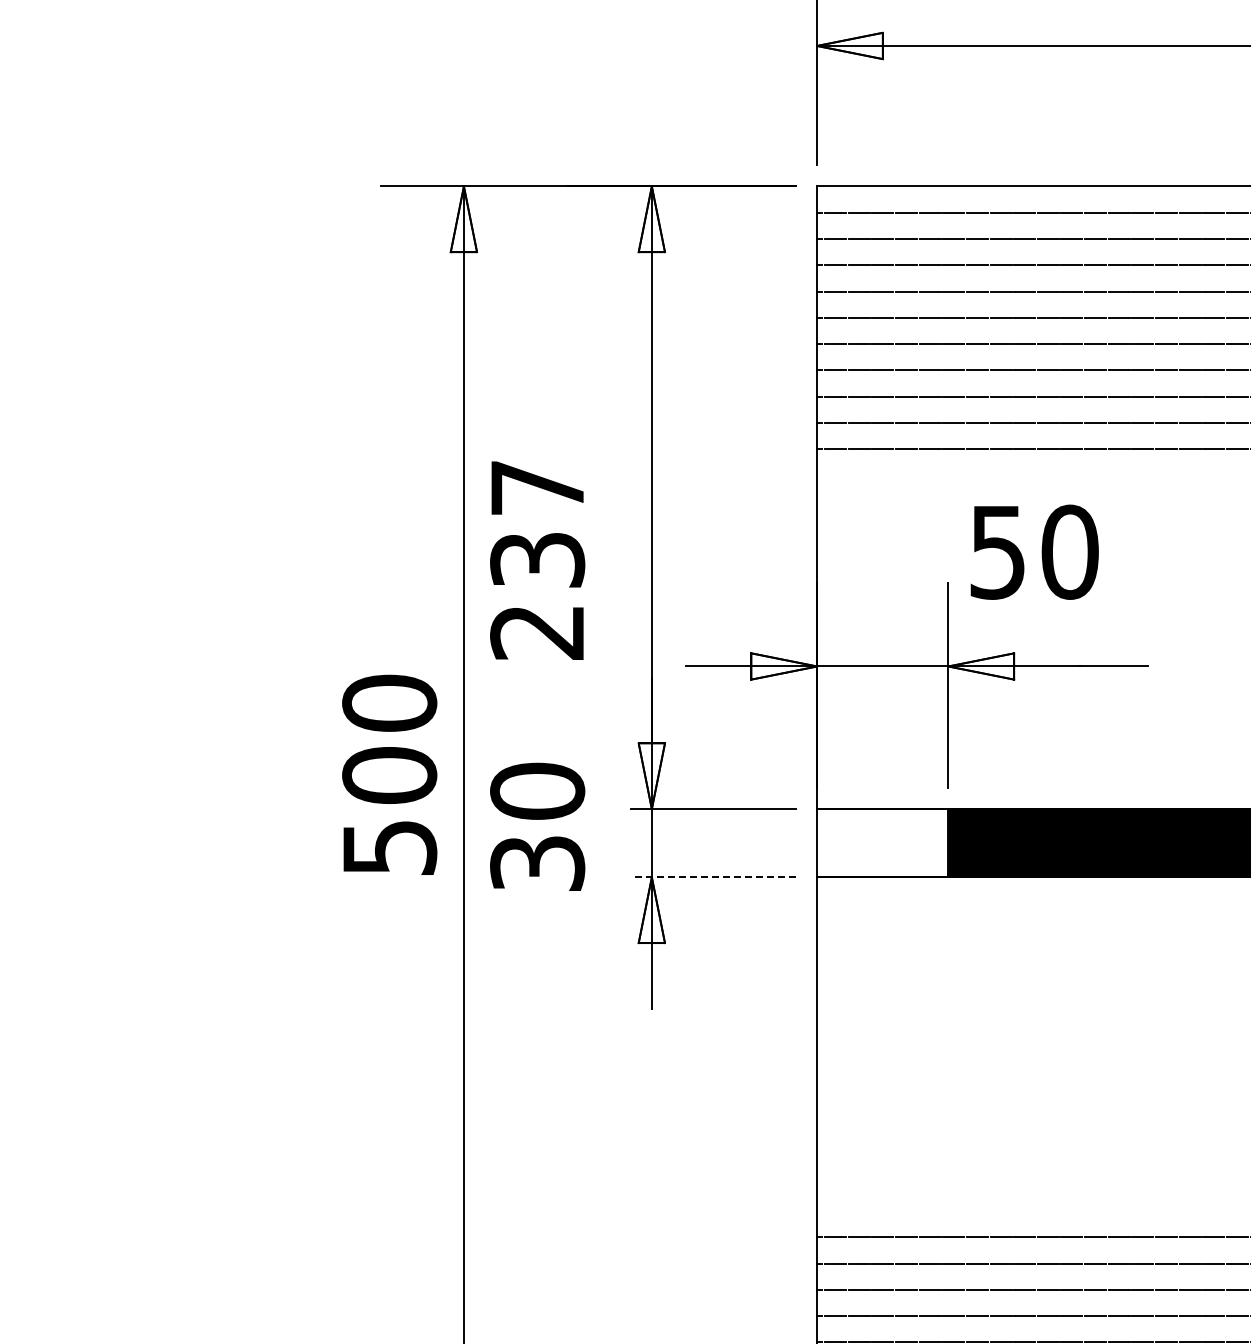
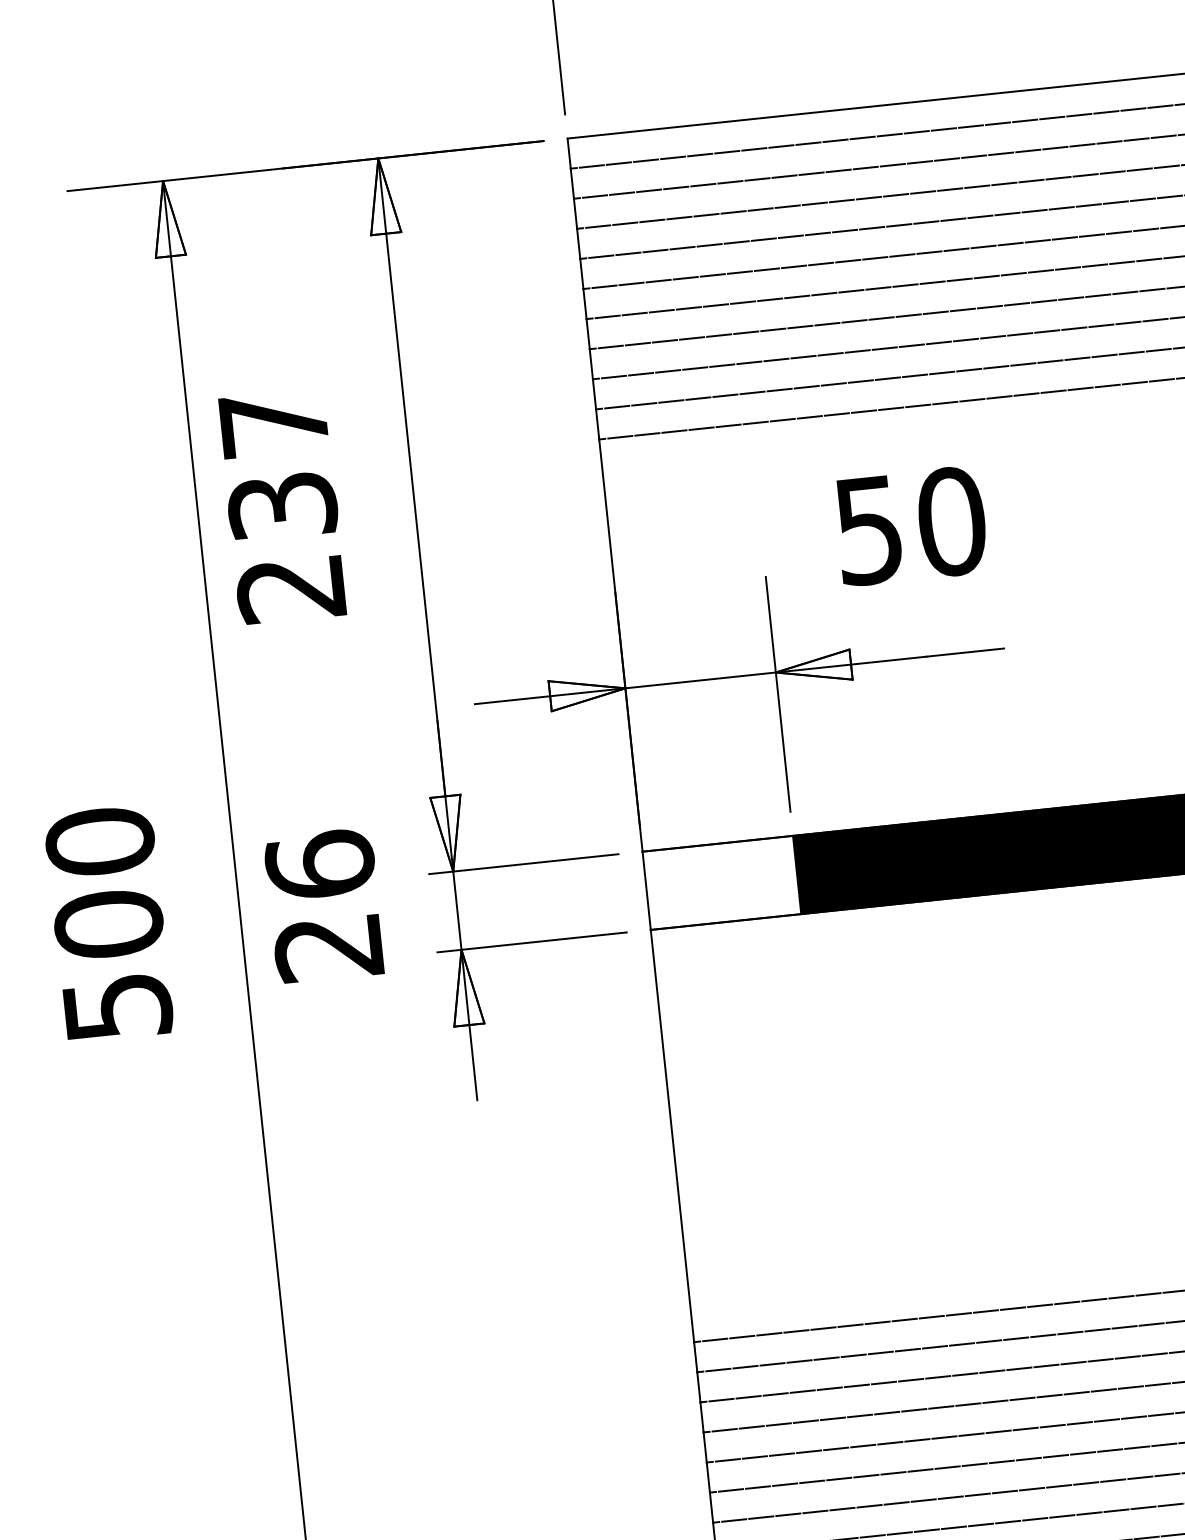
text: (1034, 551) -> (910, 525), moved
text: (537, 560) -> (282, 506), moved
text: (389, 774) -> (108, 923), moved
text: (537, 826) -> (324, 905), 30 -> 26
line: (713, 877) -> (532, 942), dashed -> solid

